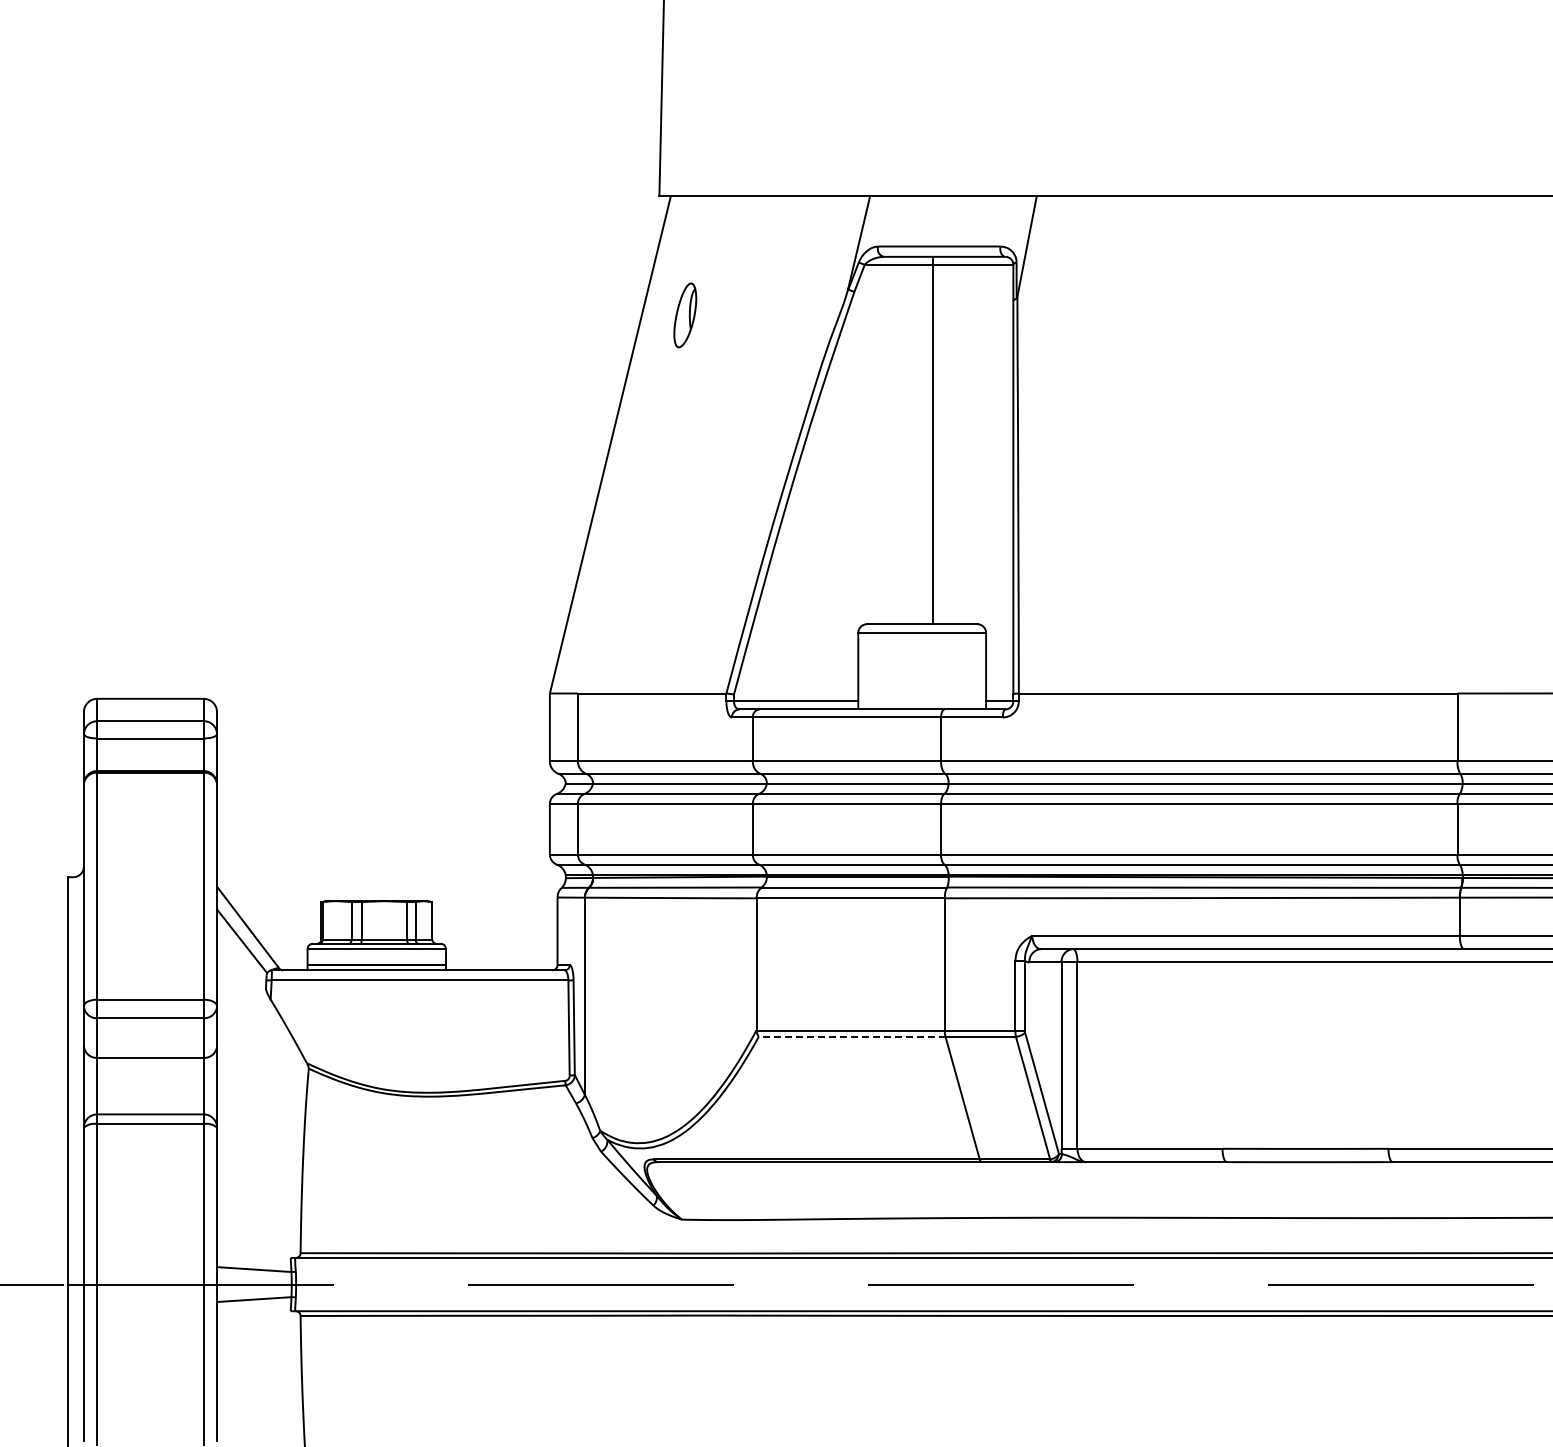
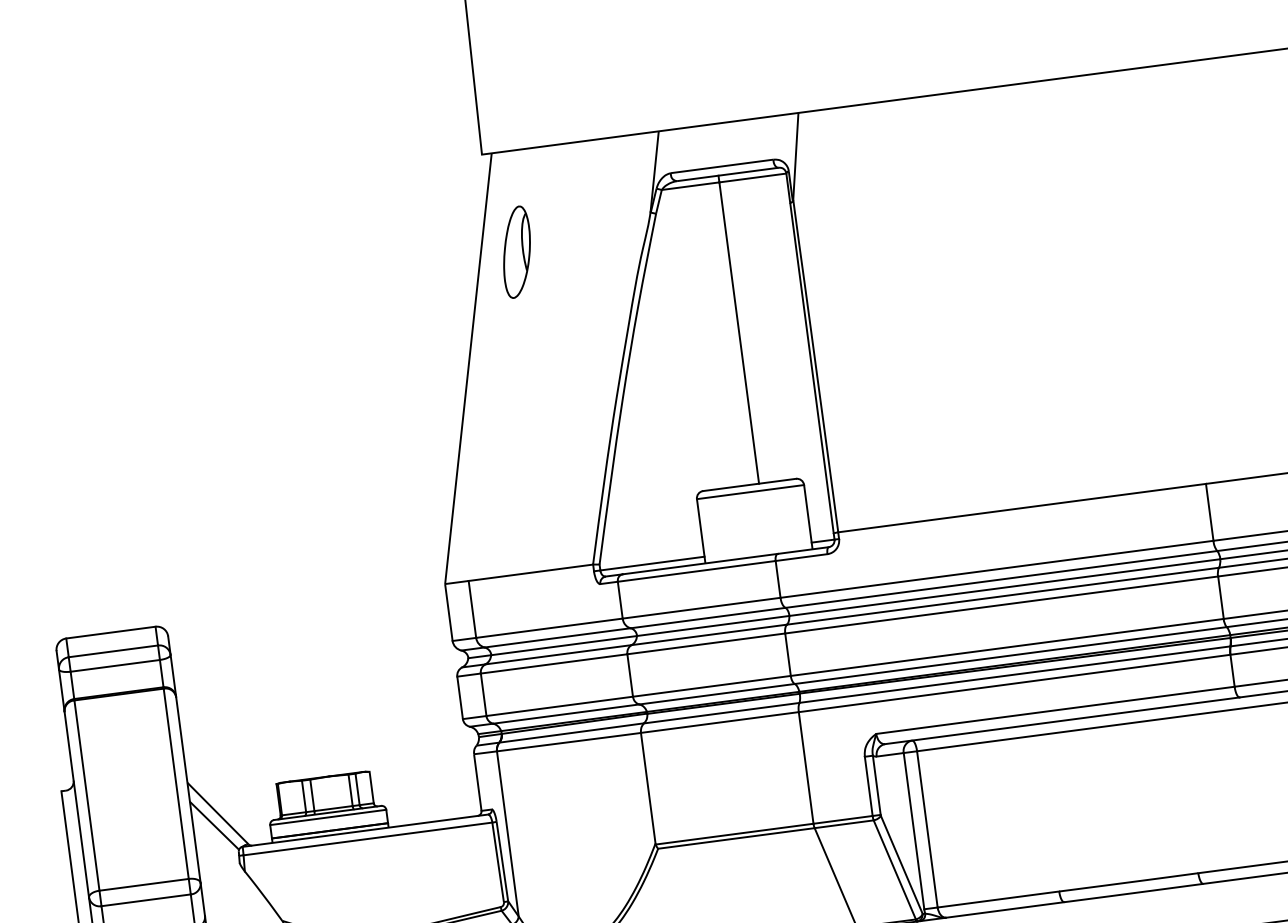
part: (685, 315) -> (517, 252), size x1.67
line: (851, 1036) -> (735, 838), dashed -> solid

